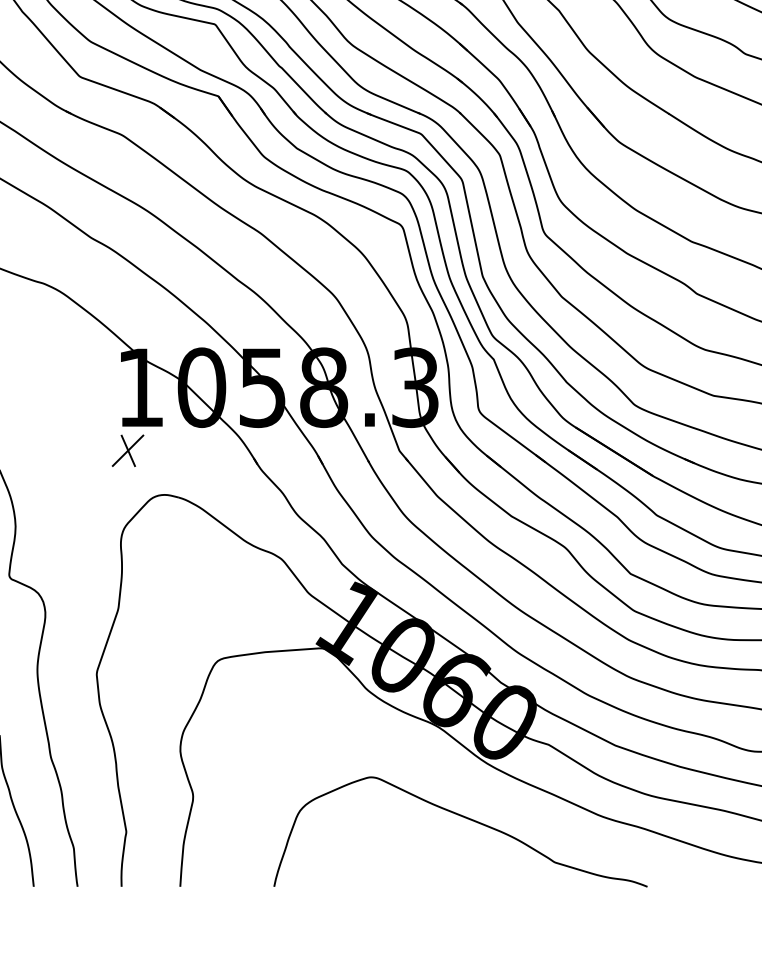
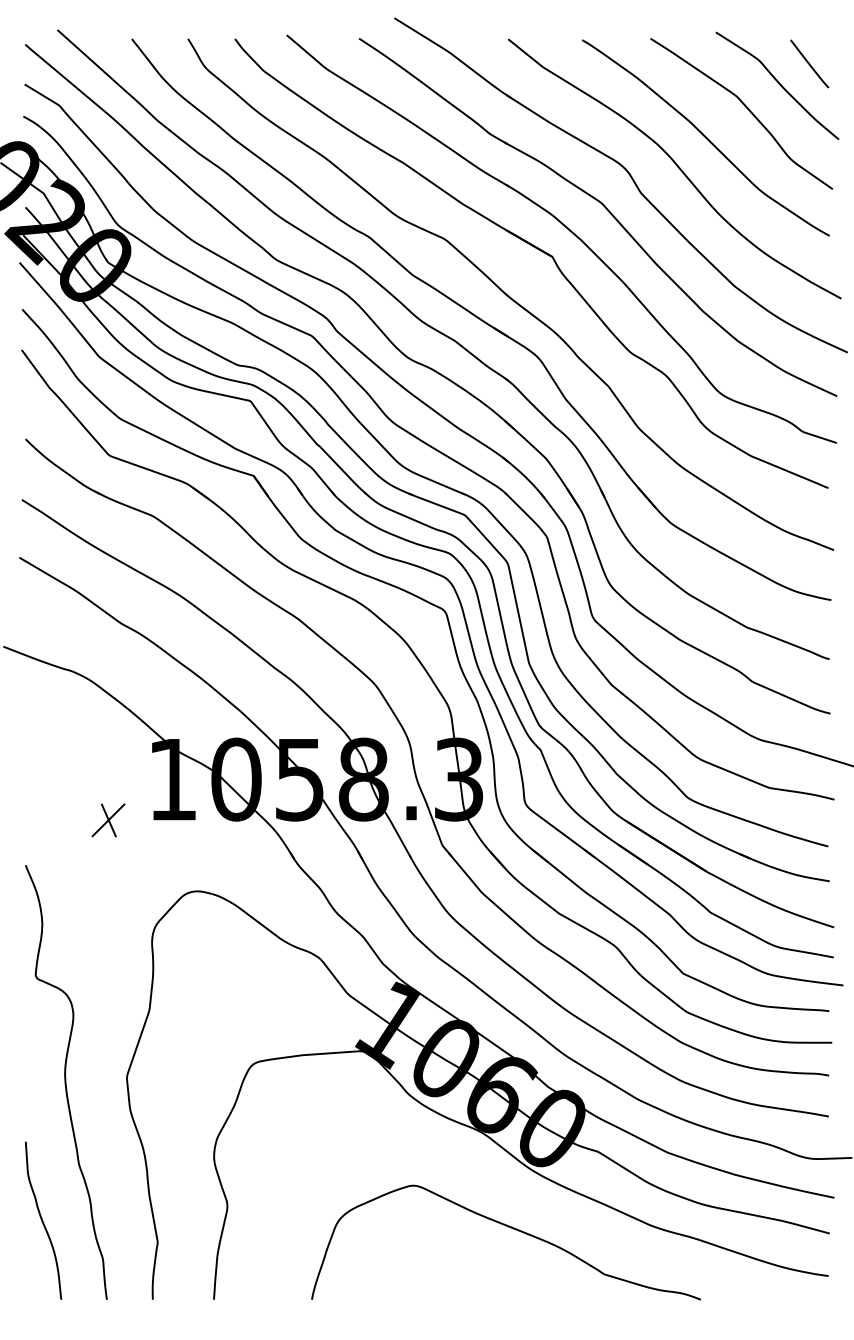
part: (128, 450) -> (108, 820), moved

